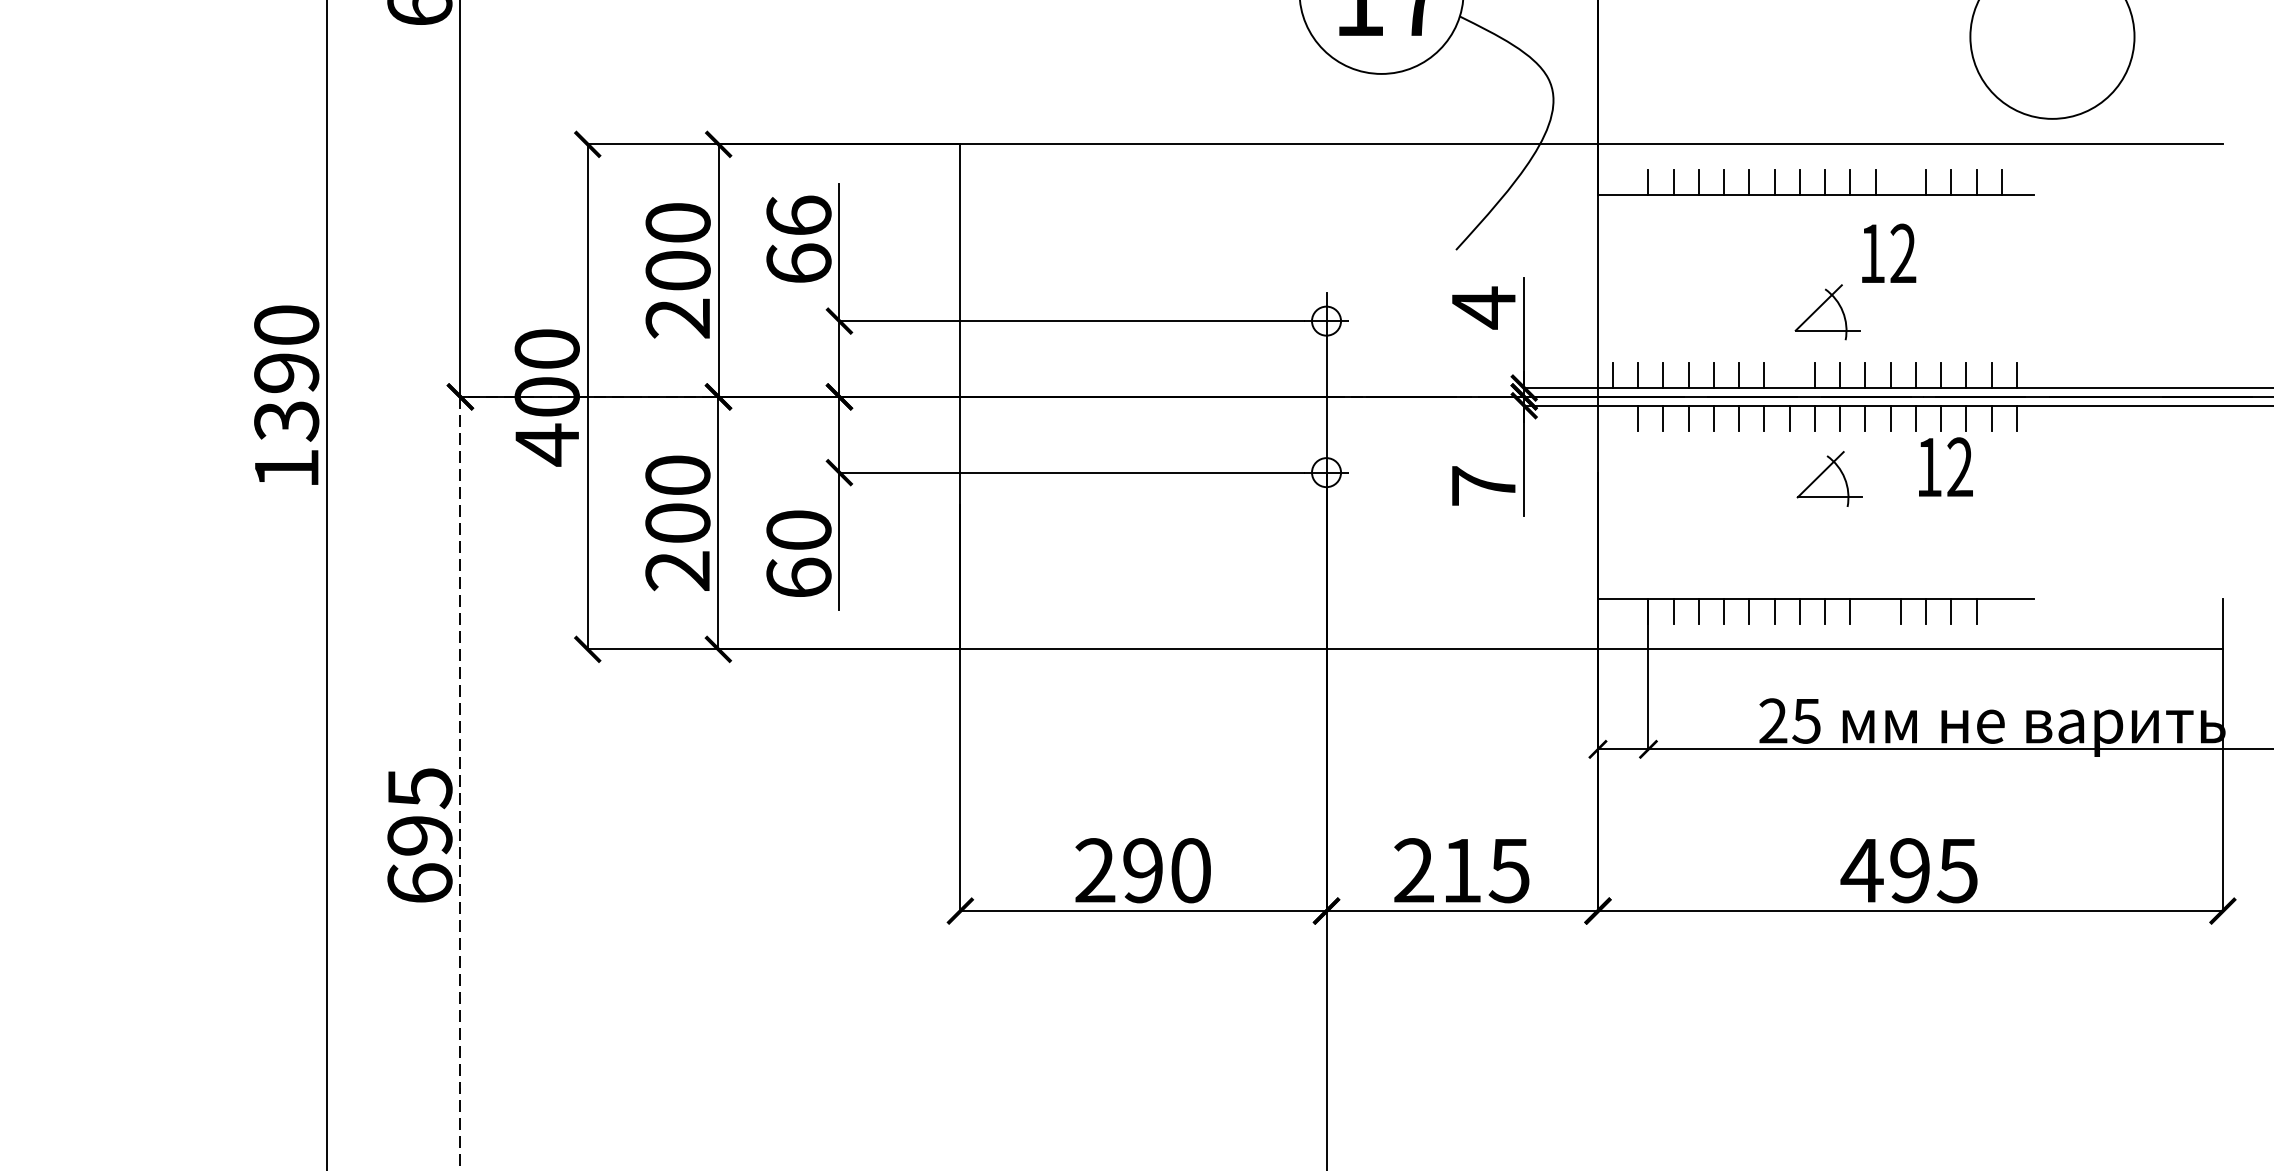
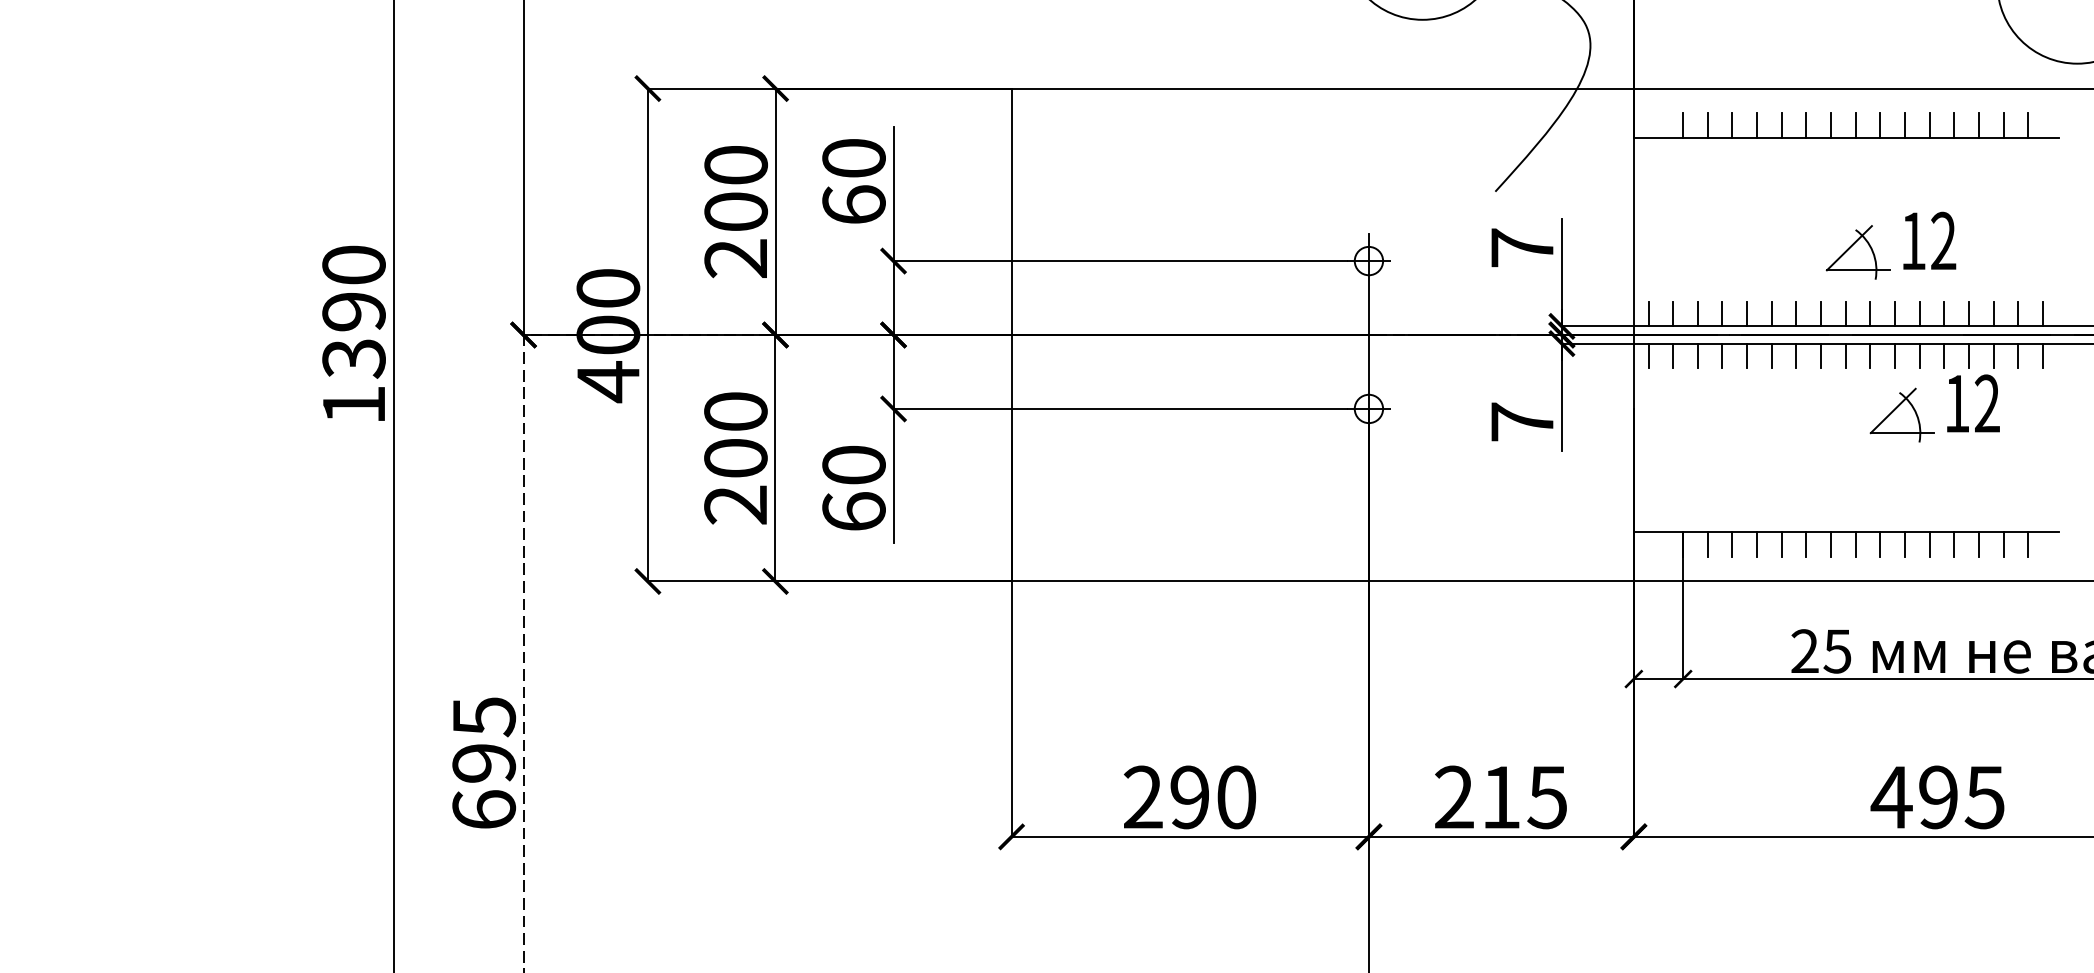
line: (1900, 181) -> (1929, 124), added
text: (798, 215) -> (853, 157), 66 -> 60
text: (1889, 252) -> (1930, 239), moved
text: (1483, 307) -> (1522, 247), 4 -> 7
line: (1789, 375) -> (1820, 314), added
line: (1612, 417) -> (1648, 355), added
part: (1829, 478) -> (1901, 414), moved
line: (1875, 611) -> (1904, 544), added
line: (2001, 611) -> (2027, 544), added

